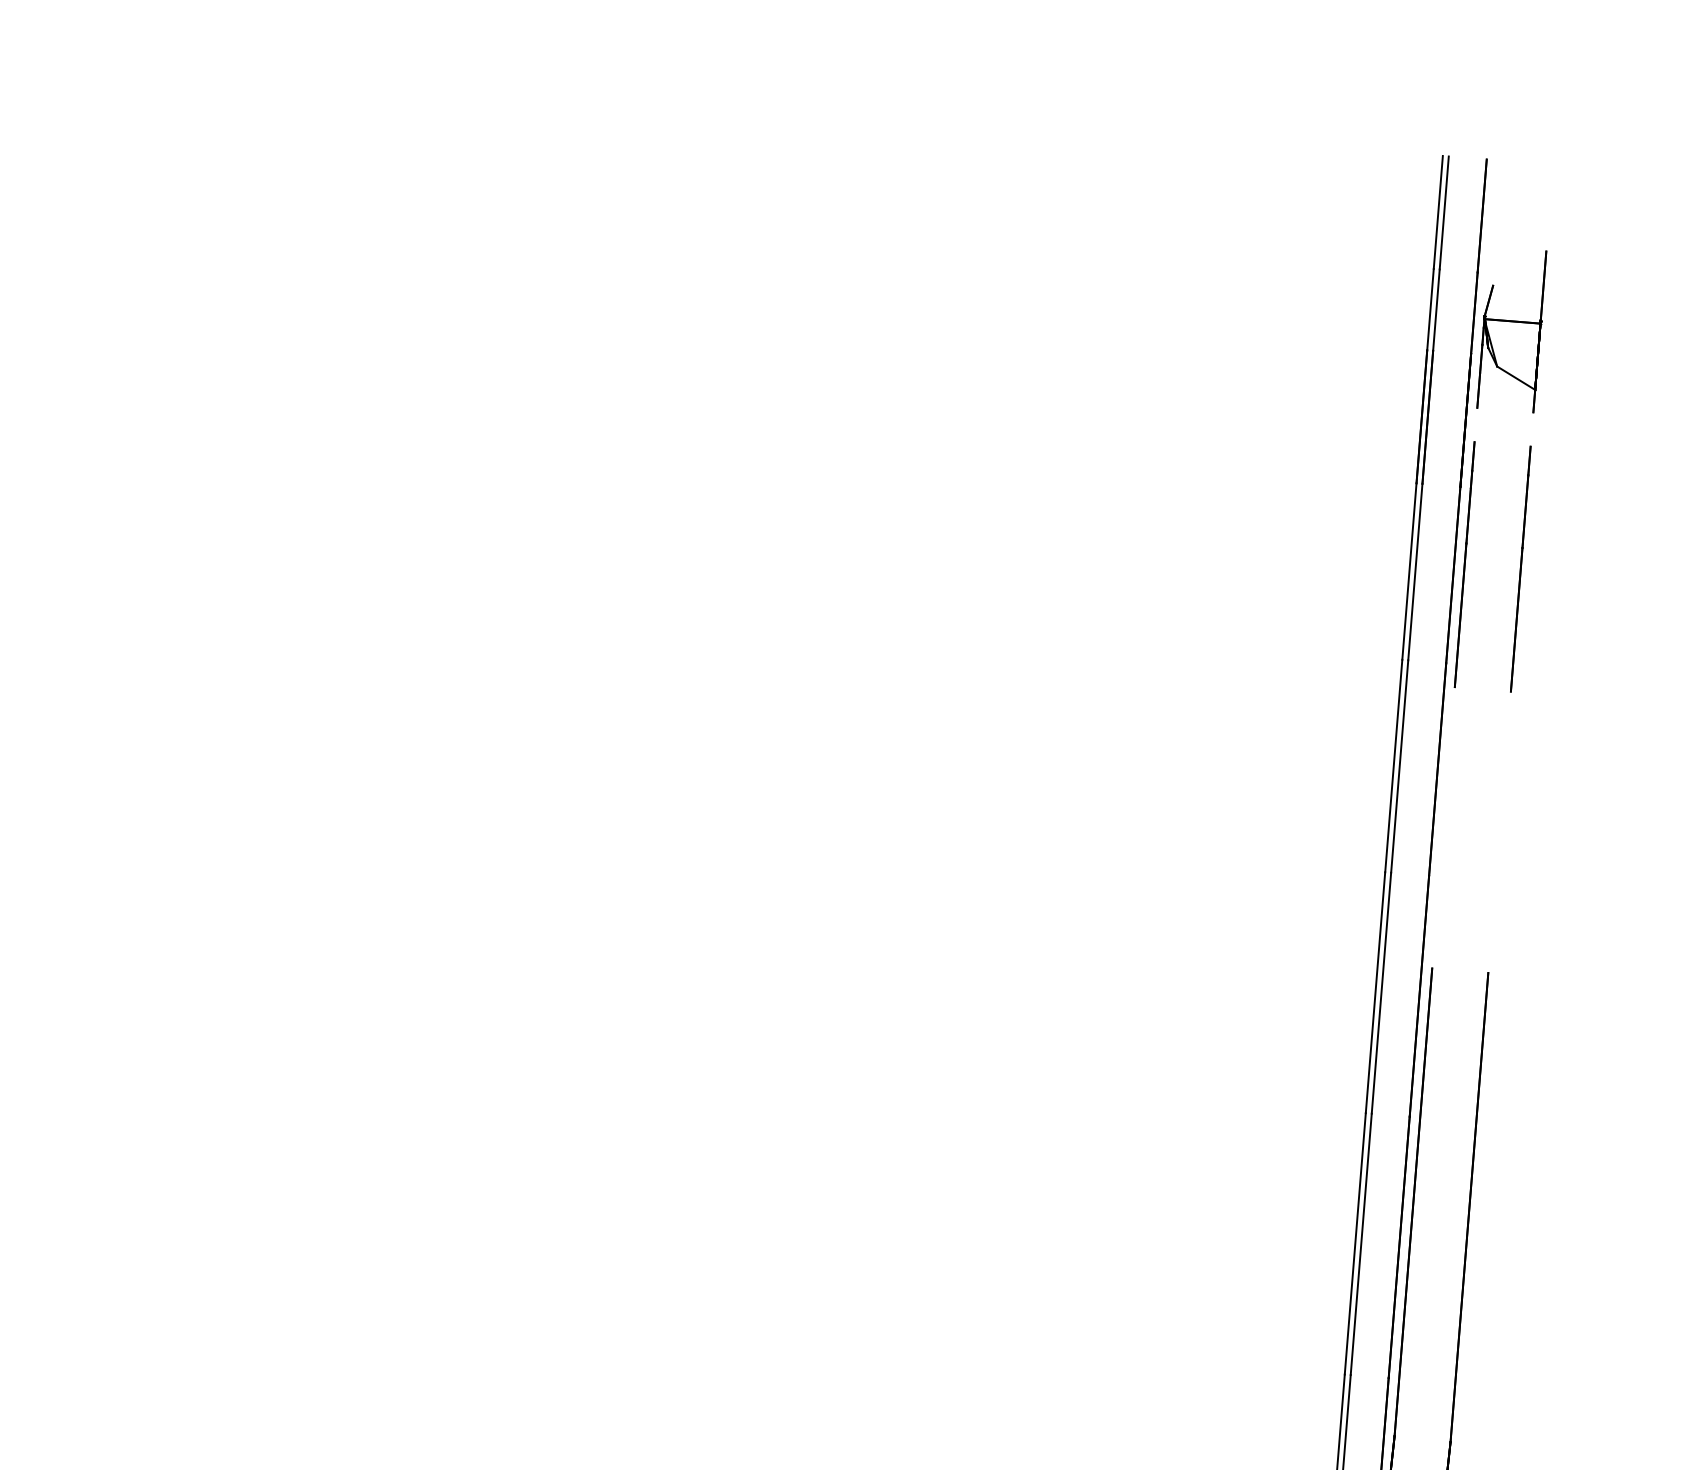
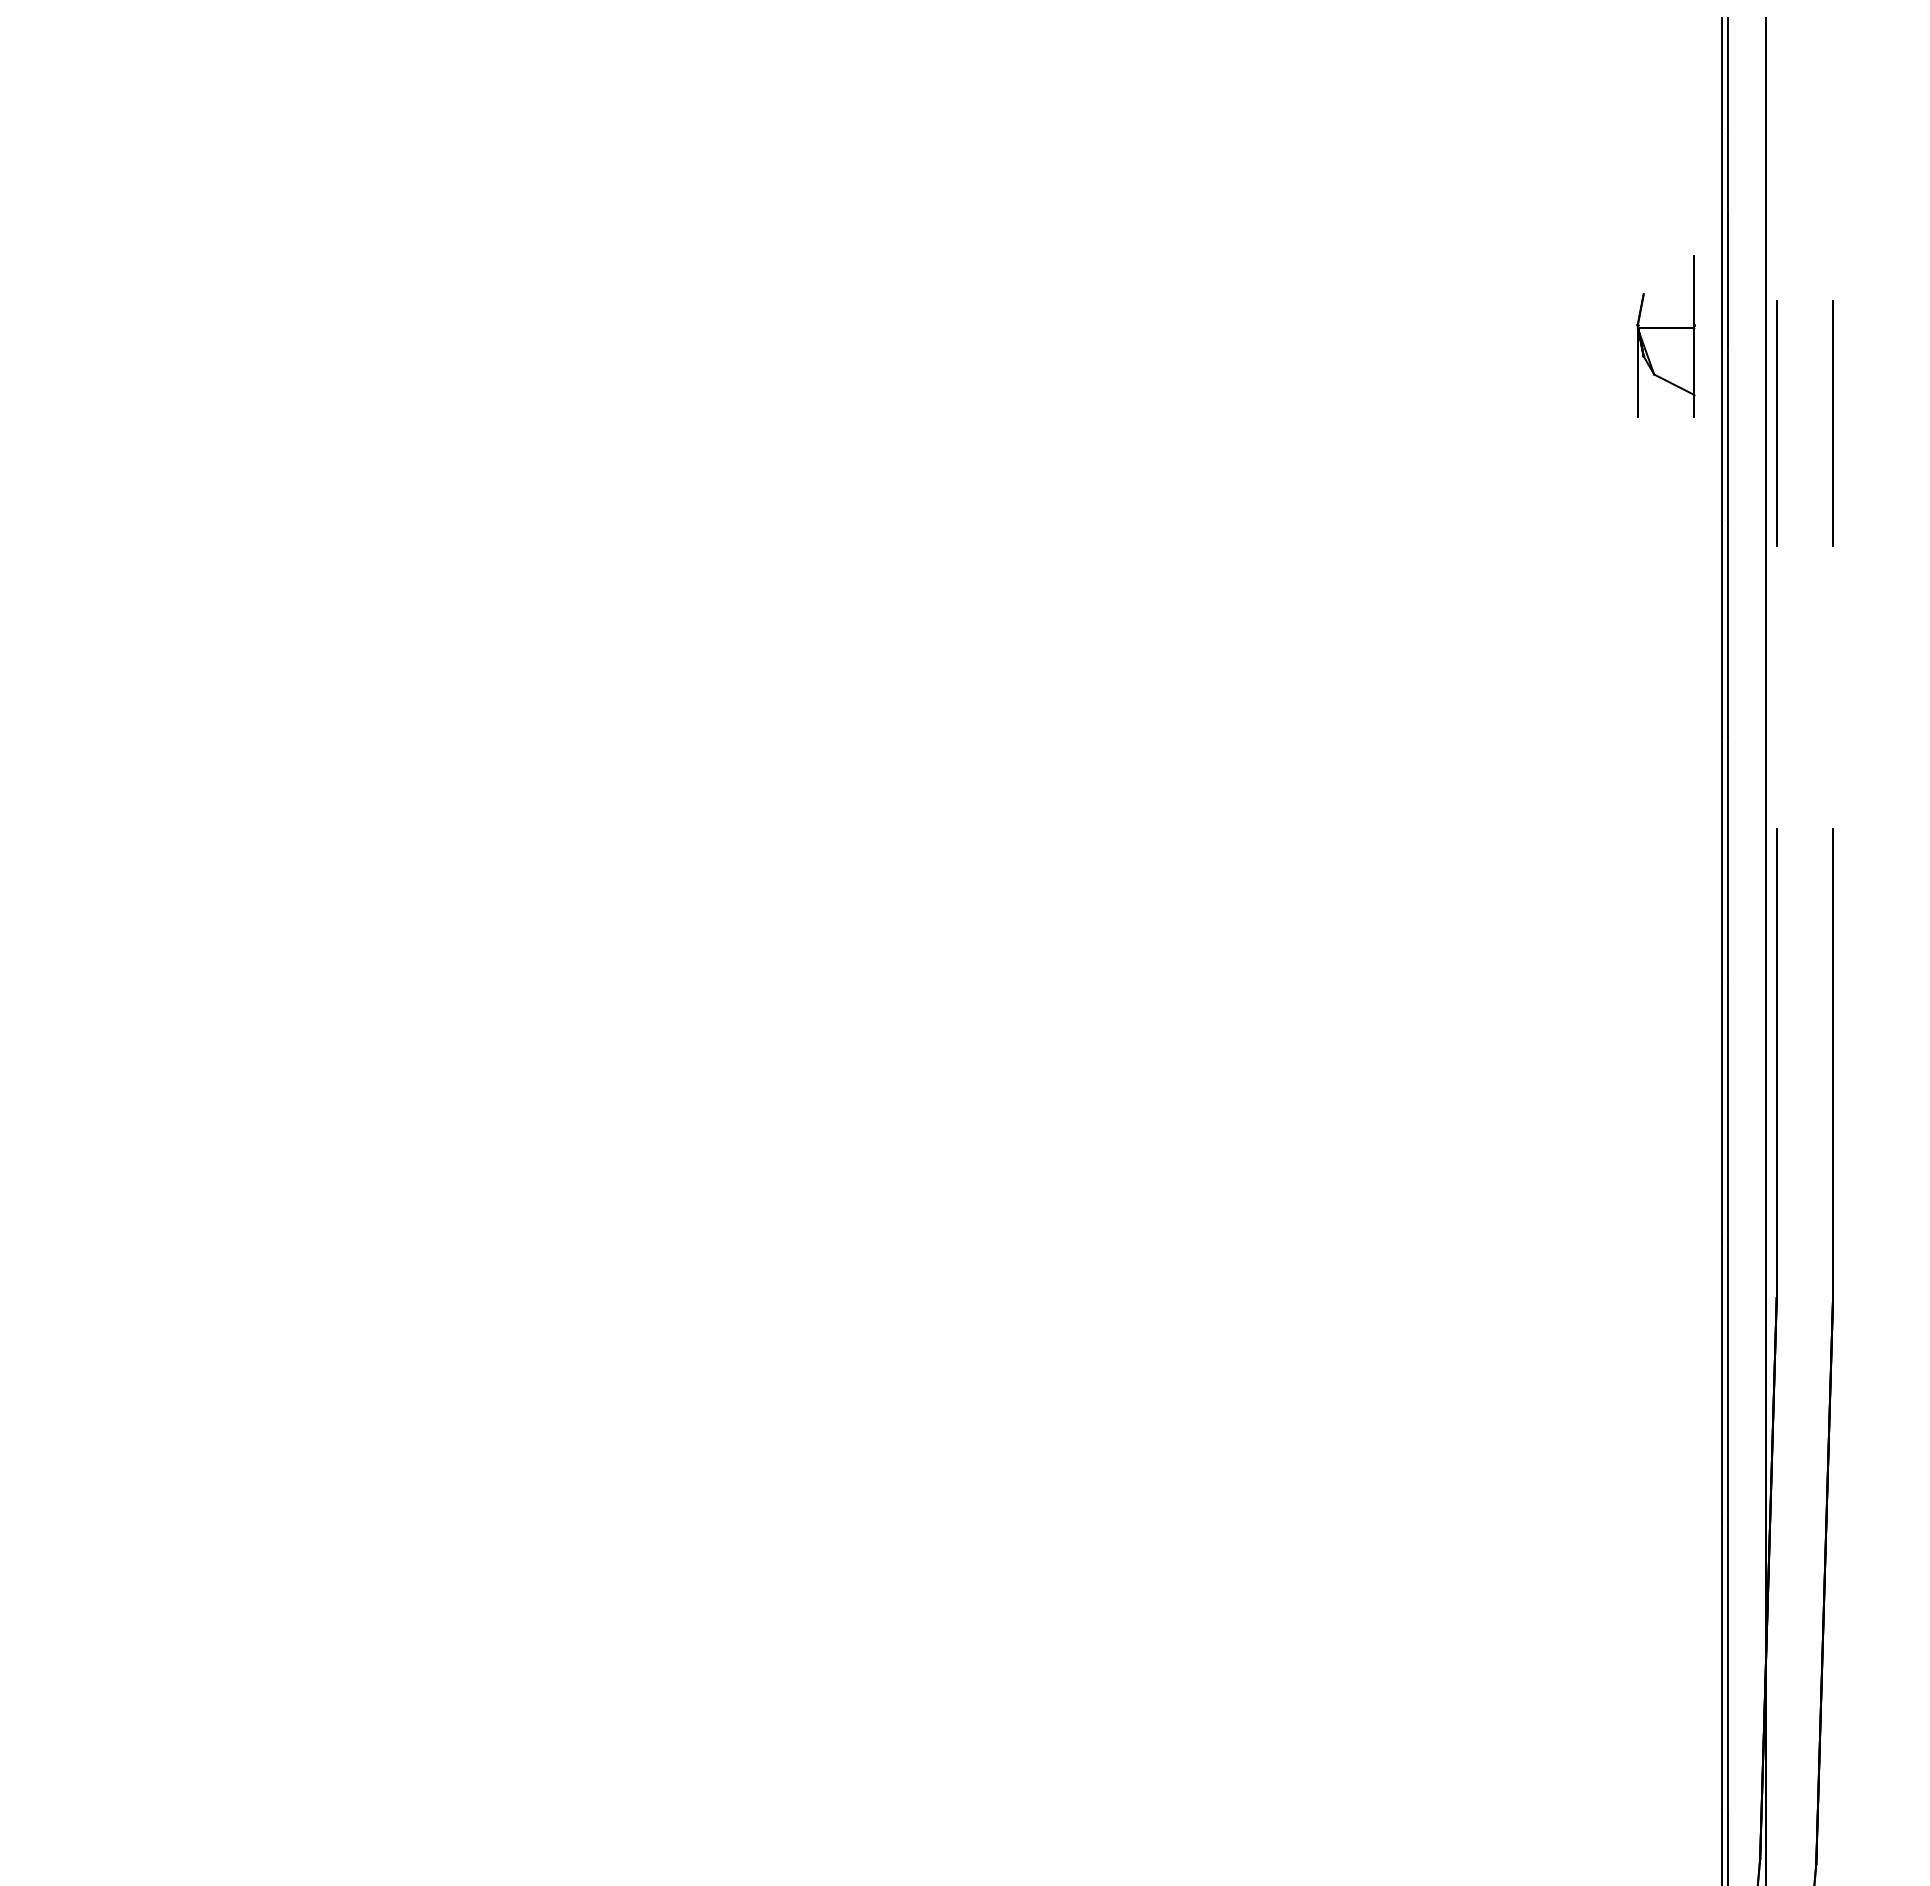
part: (1511, 329) -> (1665, 336), moved

